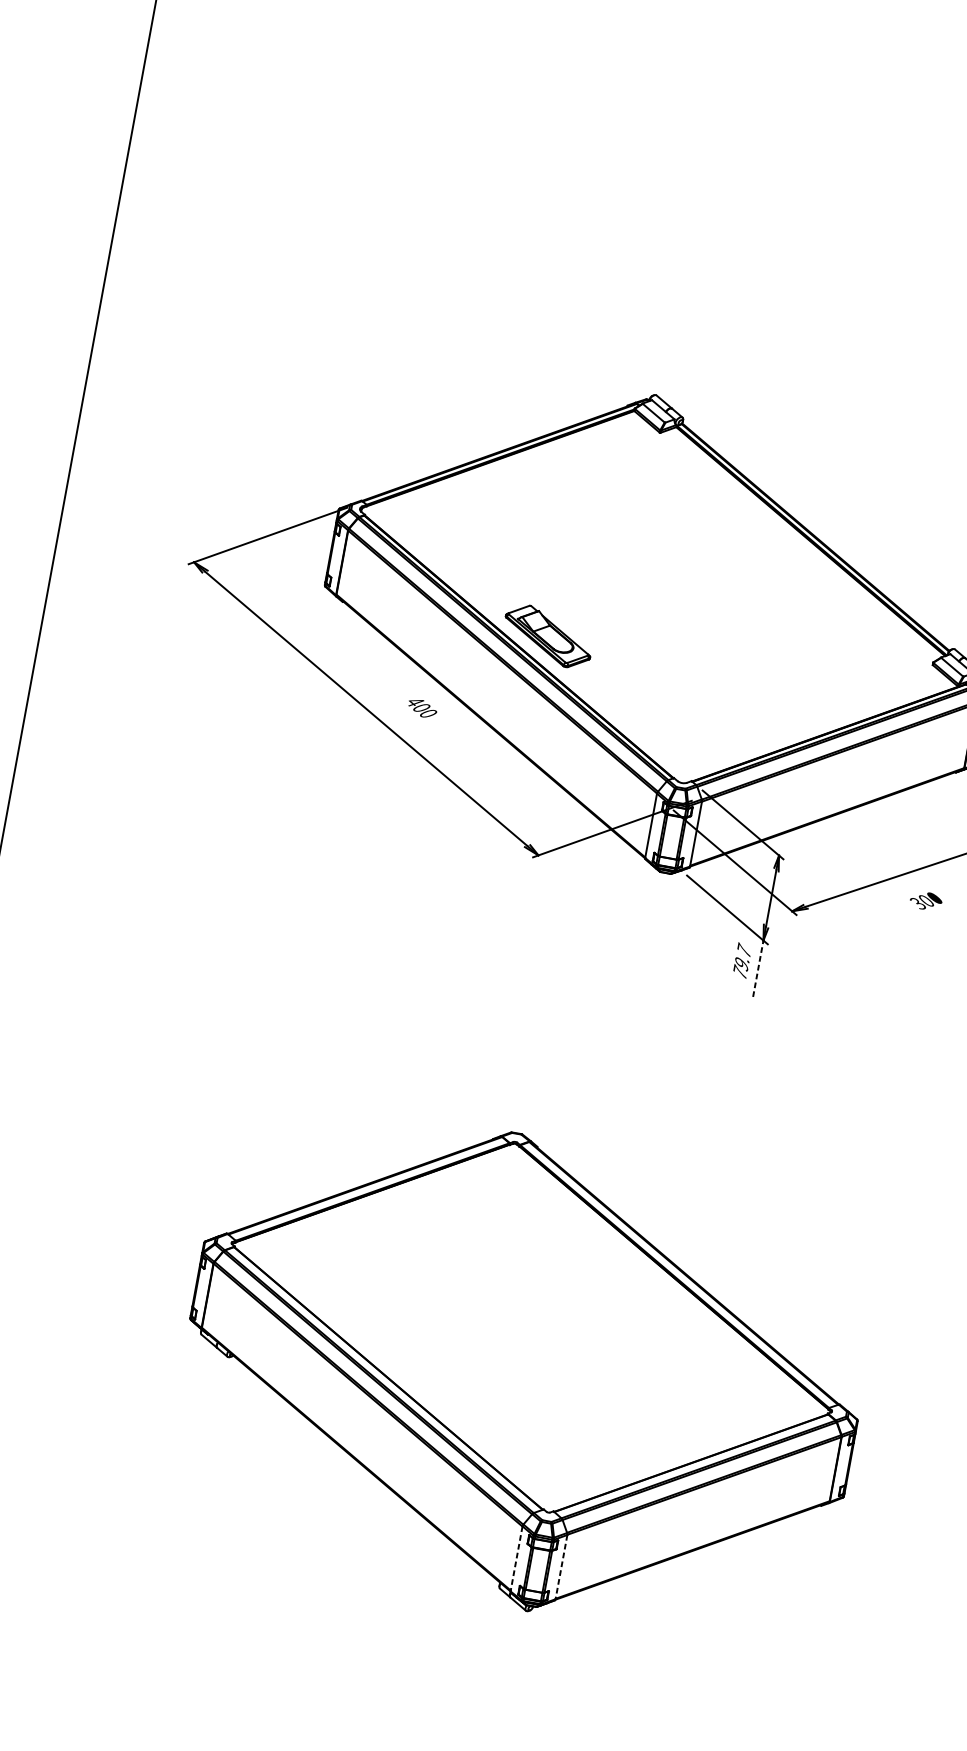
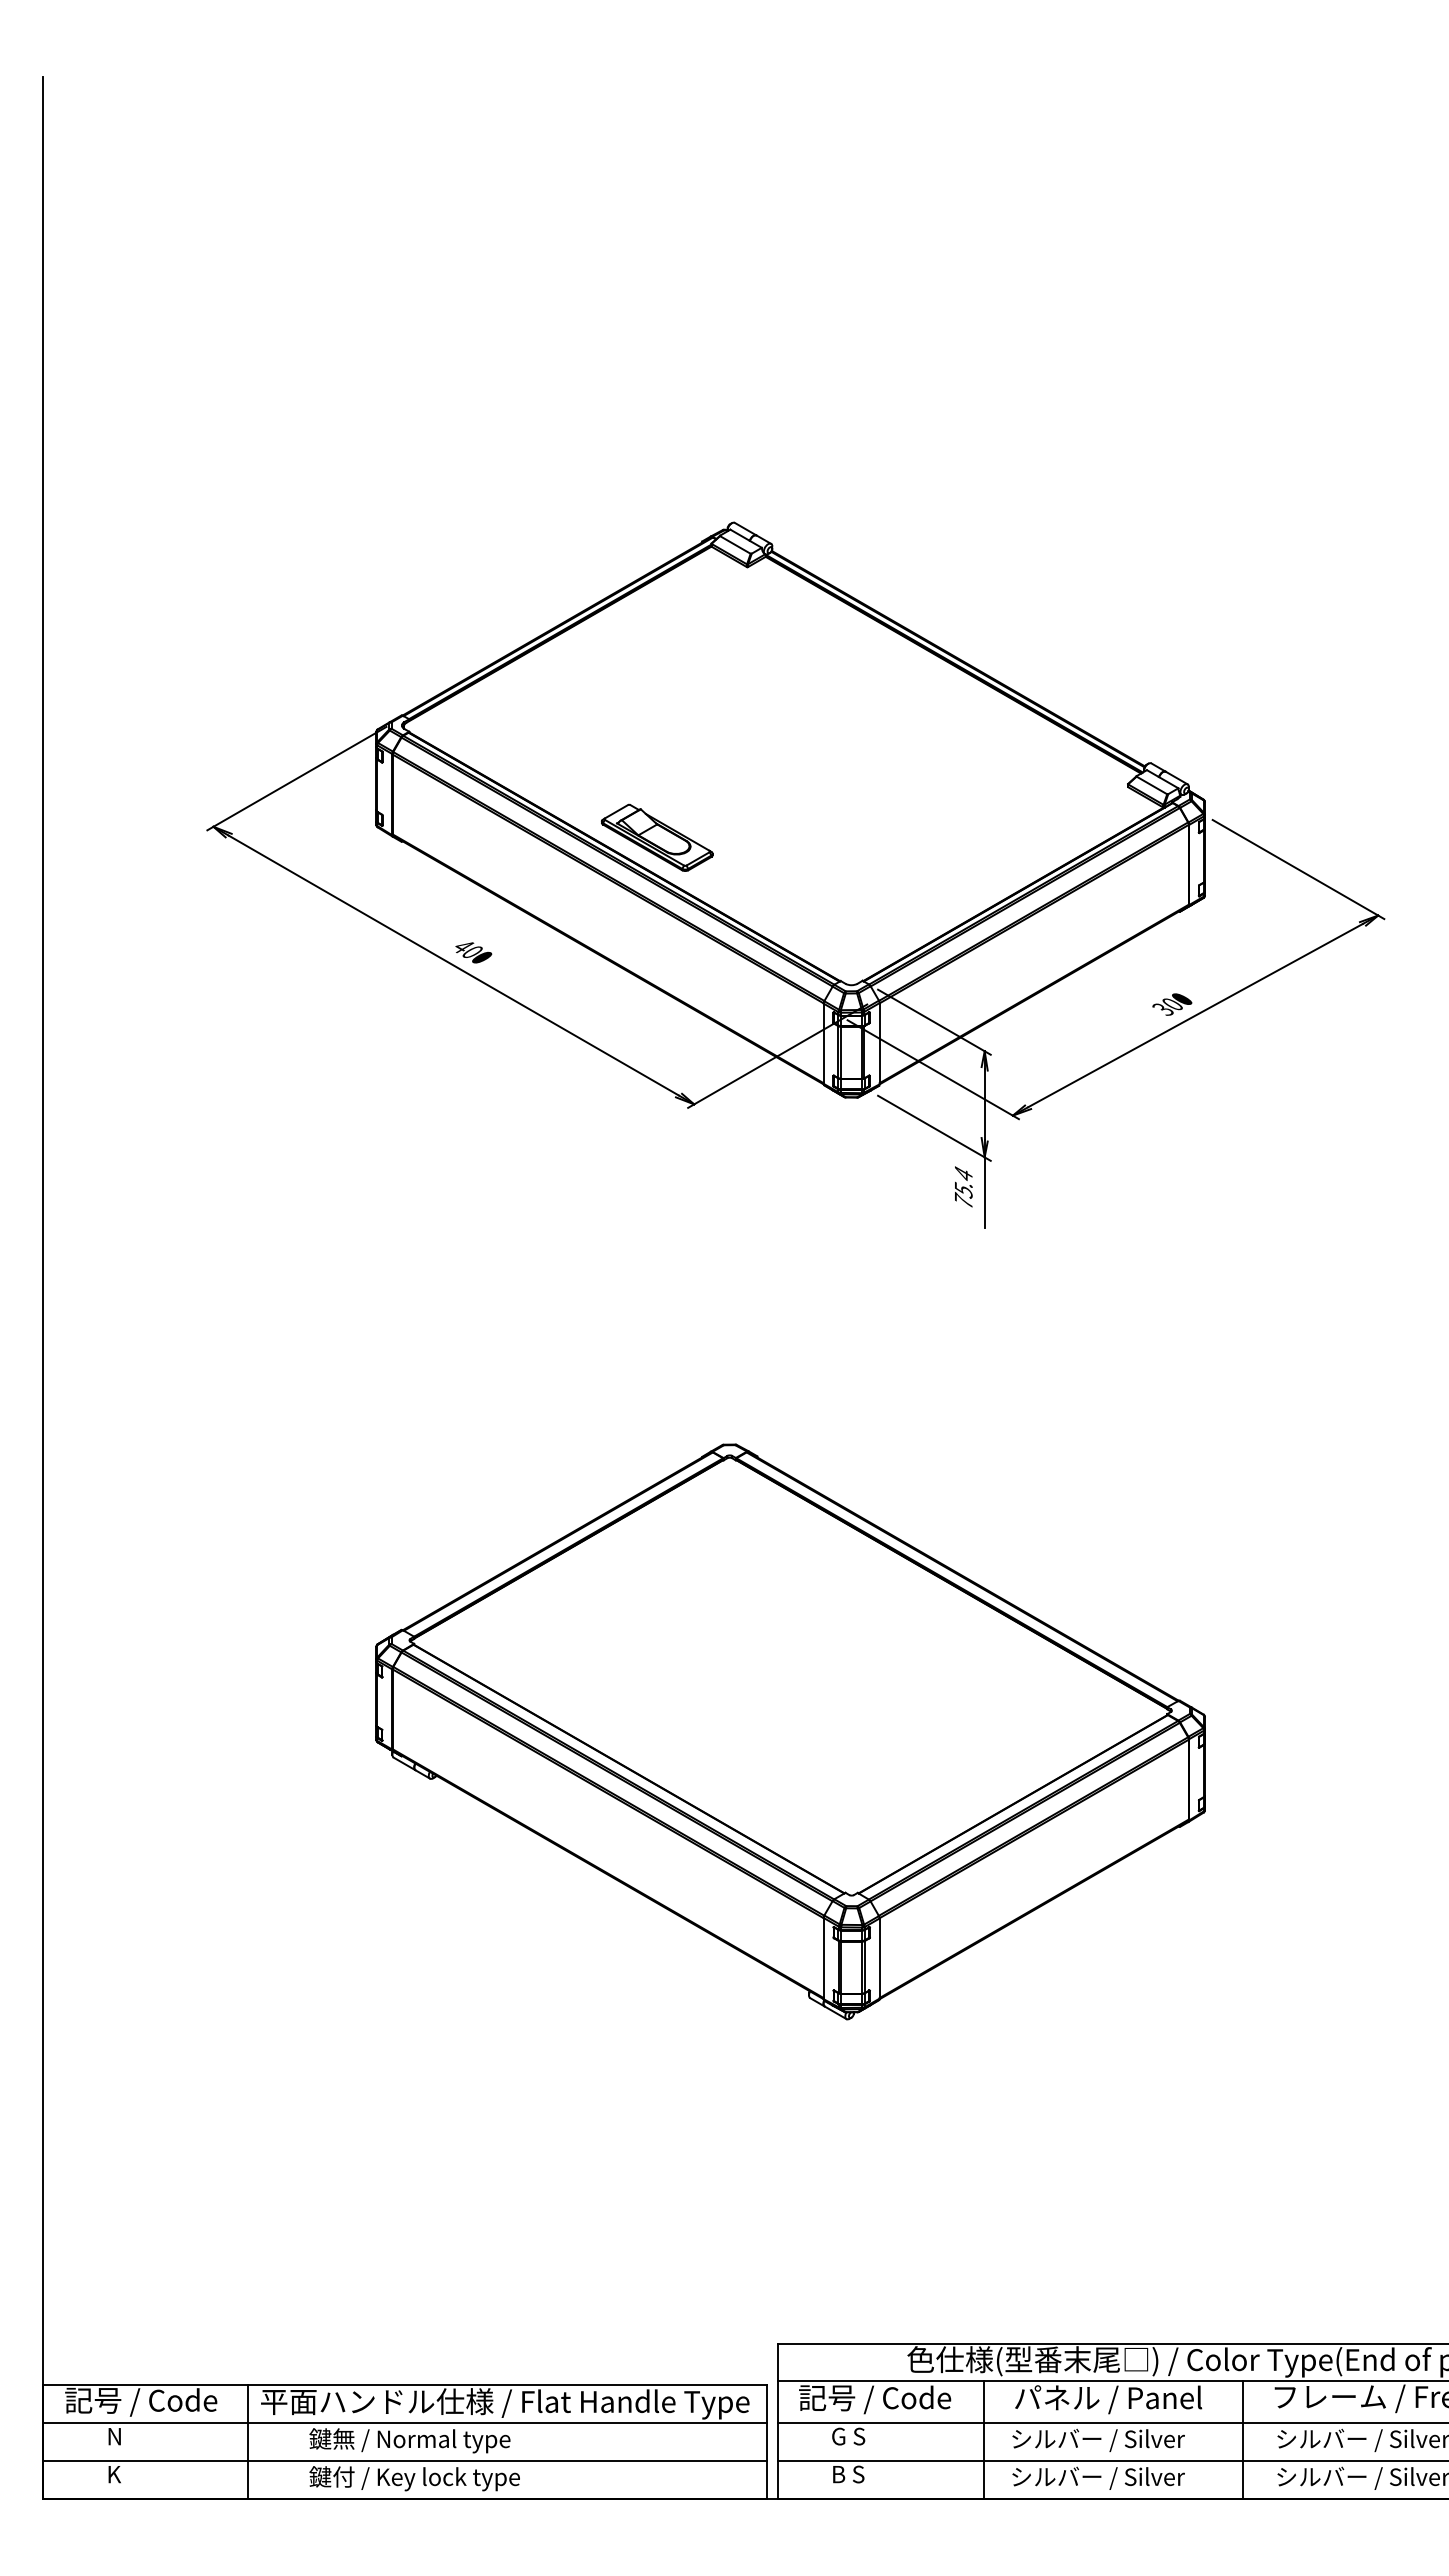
text: (422, 708) -> (473, 952), moved
text: (926, 901) -> (1172, 1004), moved
text: (742, 956) -> (963, 1181), 79.7 -> 75.4
line: (758, 968) -> (984, 1192), dashed -> solid
line: (516, 1558) -> (823, 1958), dashed -> solid
line: (561, 1567) -> (879, 1959), dashed -> solid

